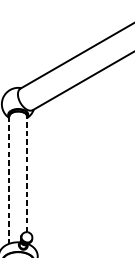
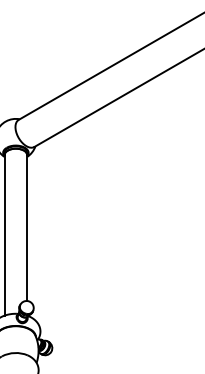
line: (27, 174) -> (27, 228), dashed -> solid
line: (9, 180) -> (4, 235), dashed -> solid

